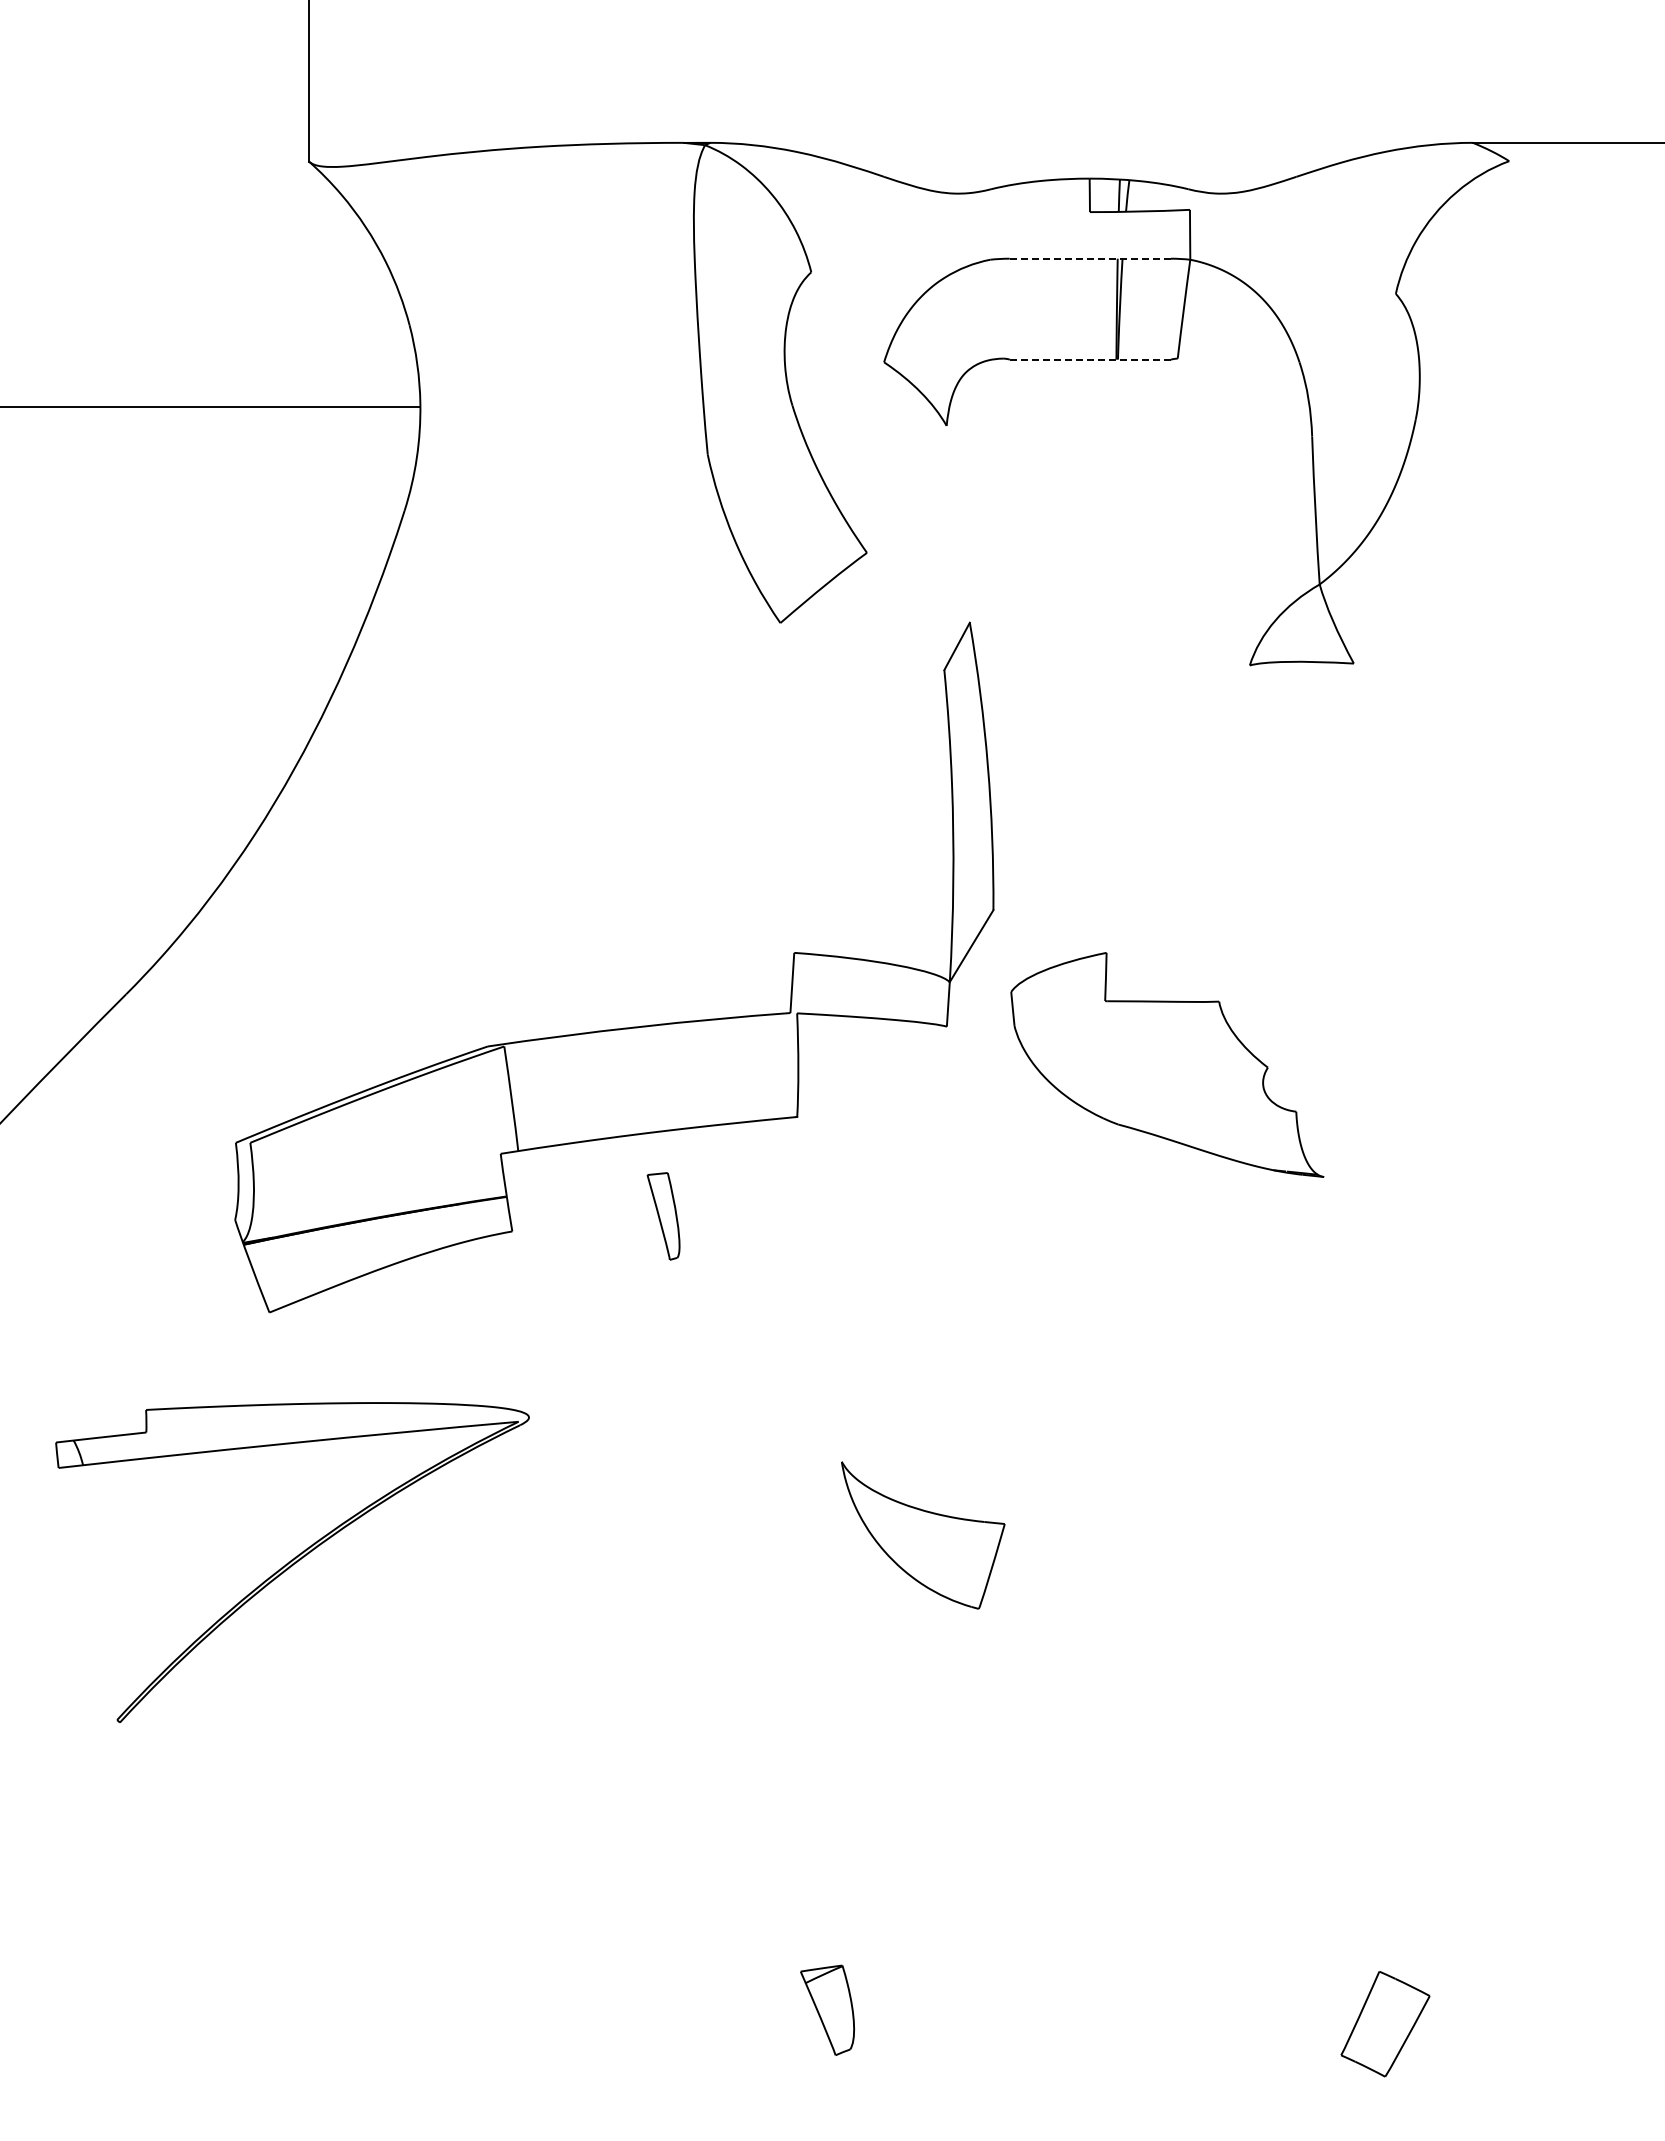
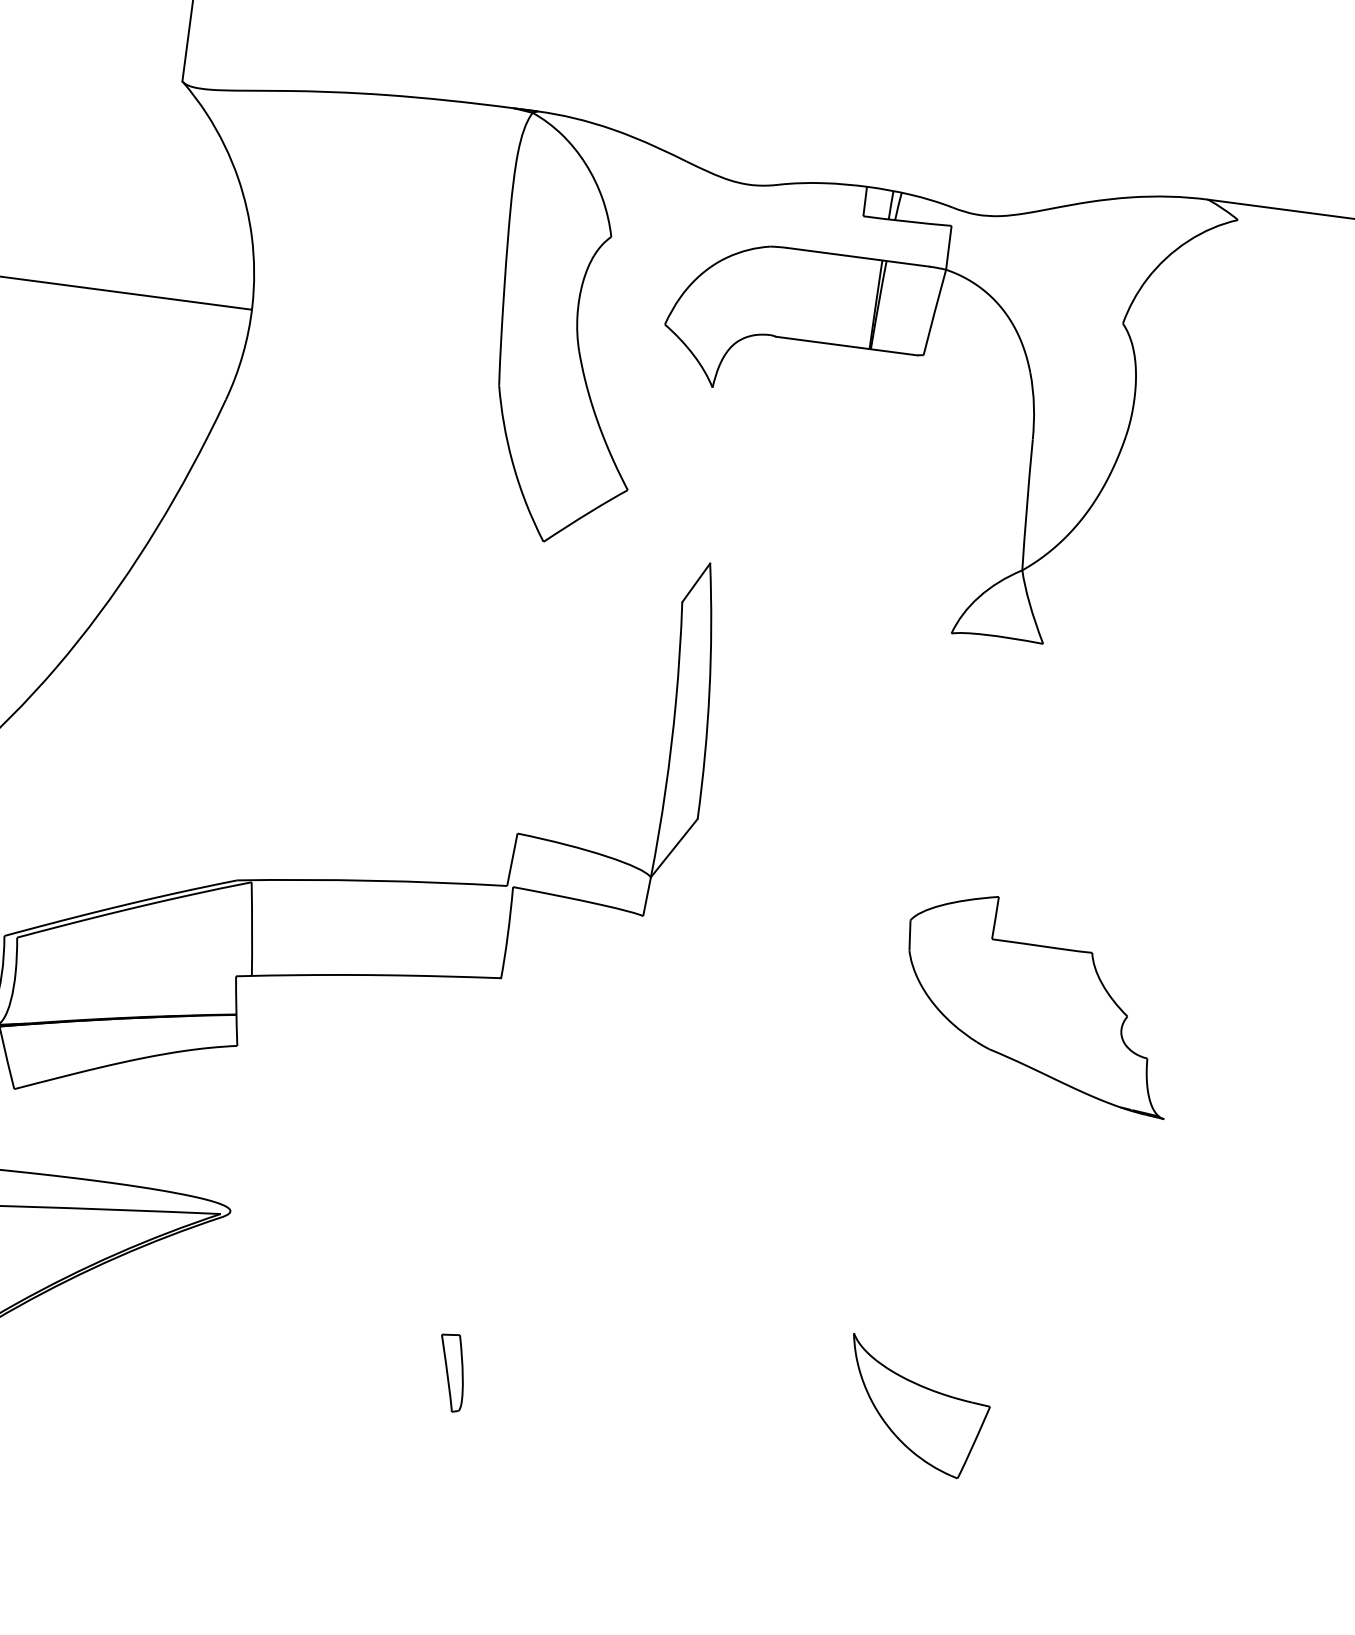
line: (1090, 258) -> (858, 257), dashed -> solid
line: (1090, 359) -> (846, 345), dashed -> solid
part: (1167, 1064) -> (1039, 1002), moved
part: (663, 1216) -> (451, 1372), moved
part: (923, 1535) -> (917, 1407), moved

